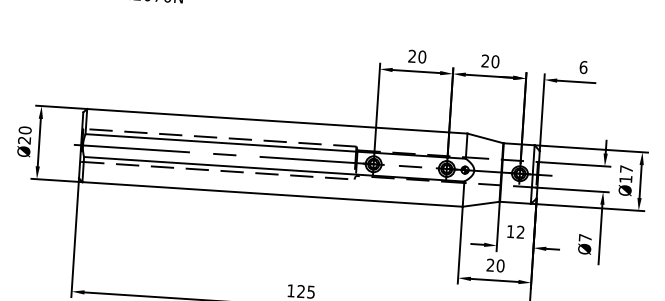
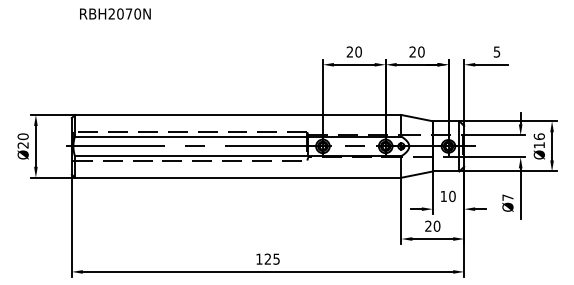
text: (583, 66) -> (496, 51), 6 -> 5
text: (625, 168) -> (538, 136), Ø17 -> Ø16
text: (520, 232) -> (452, 196), 12 -> 10

